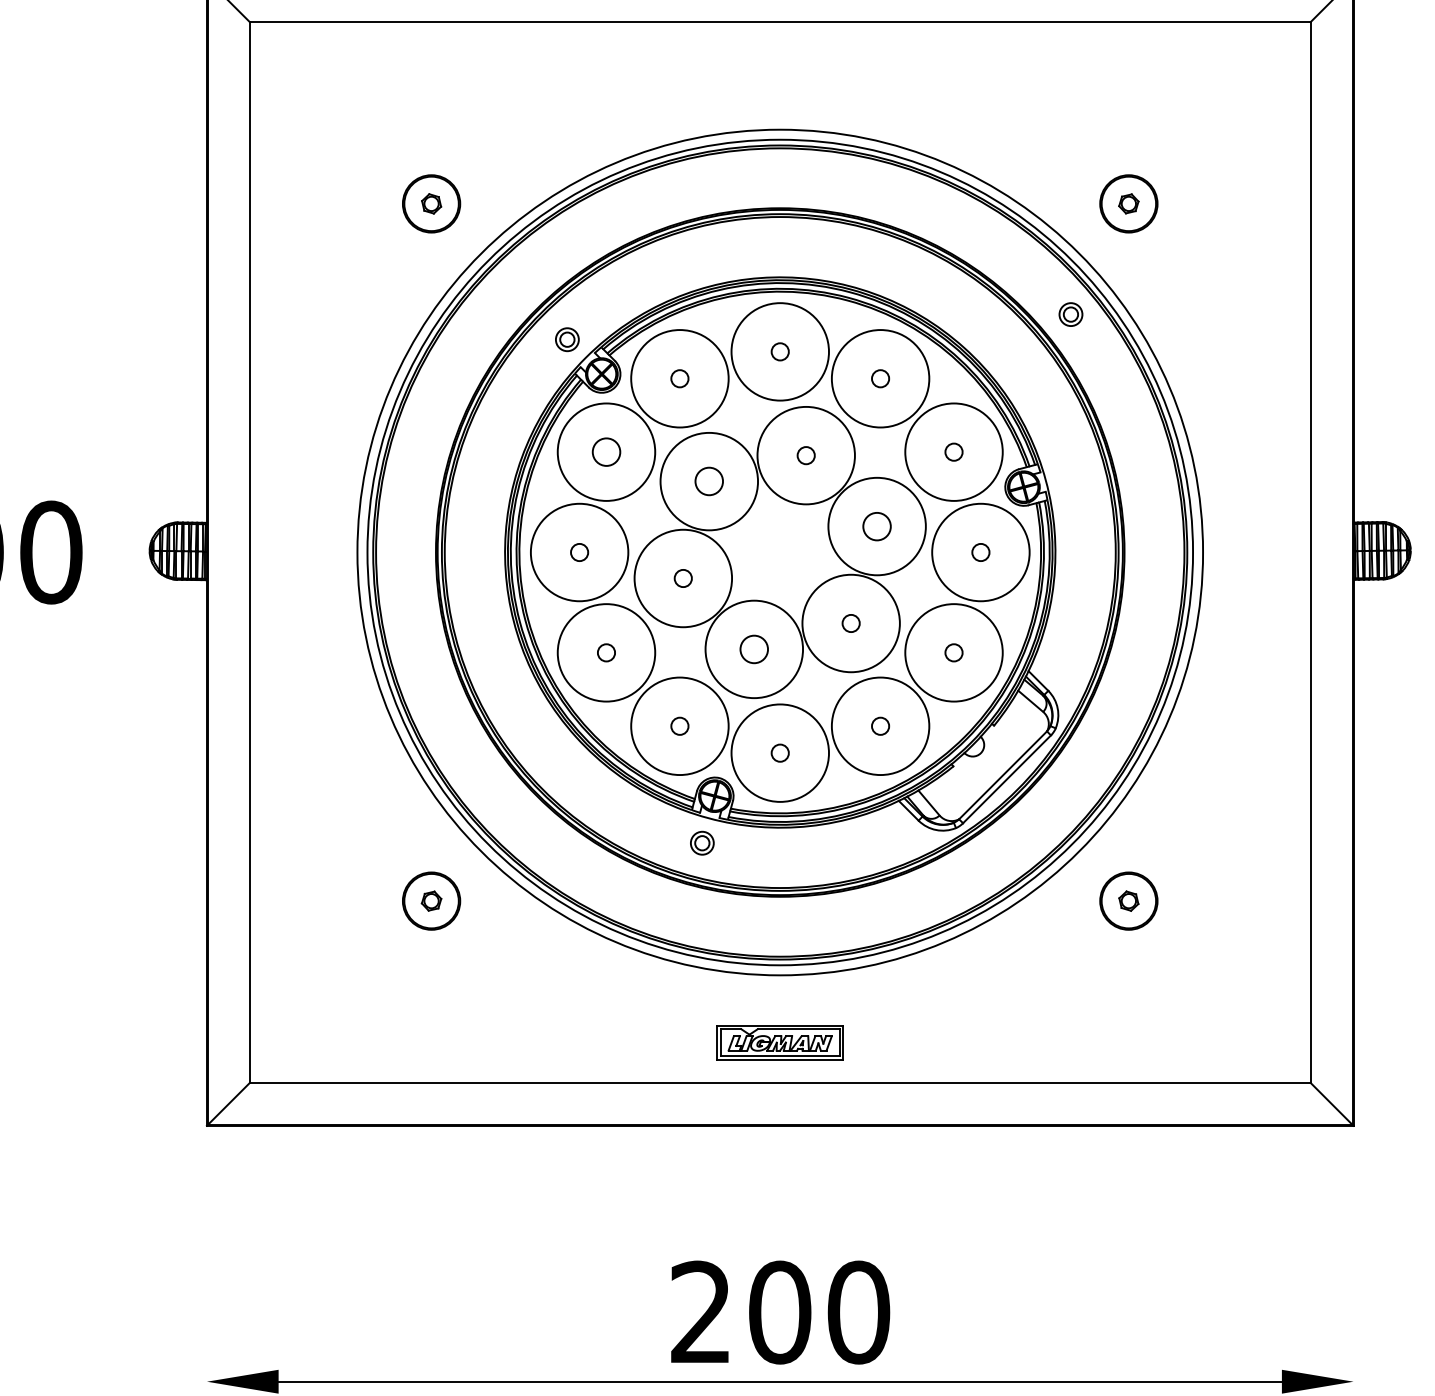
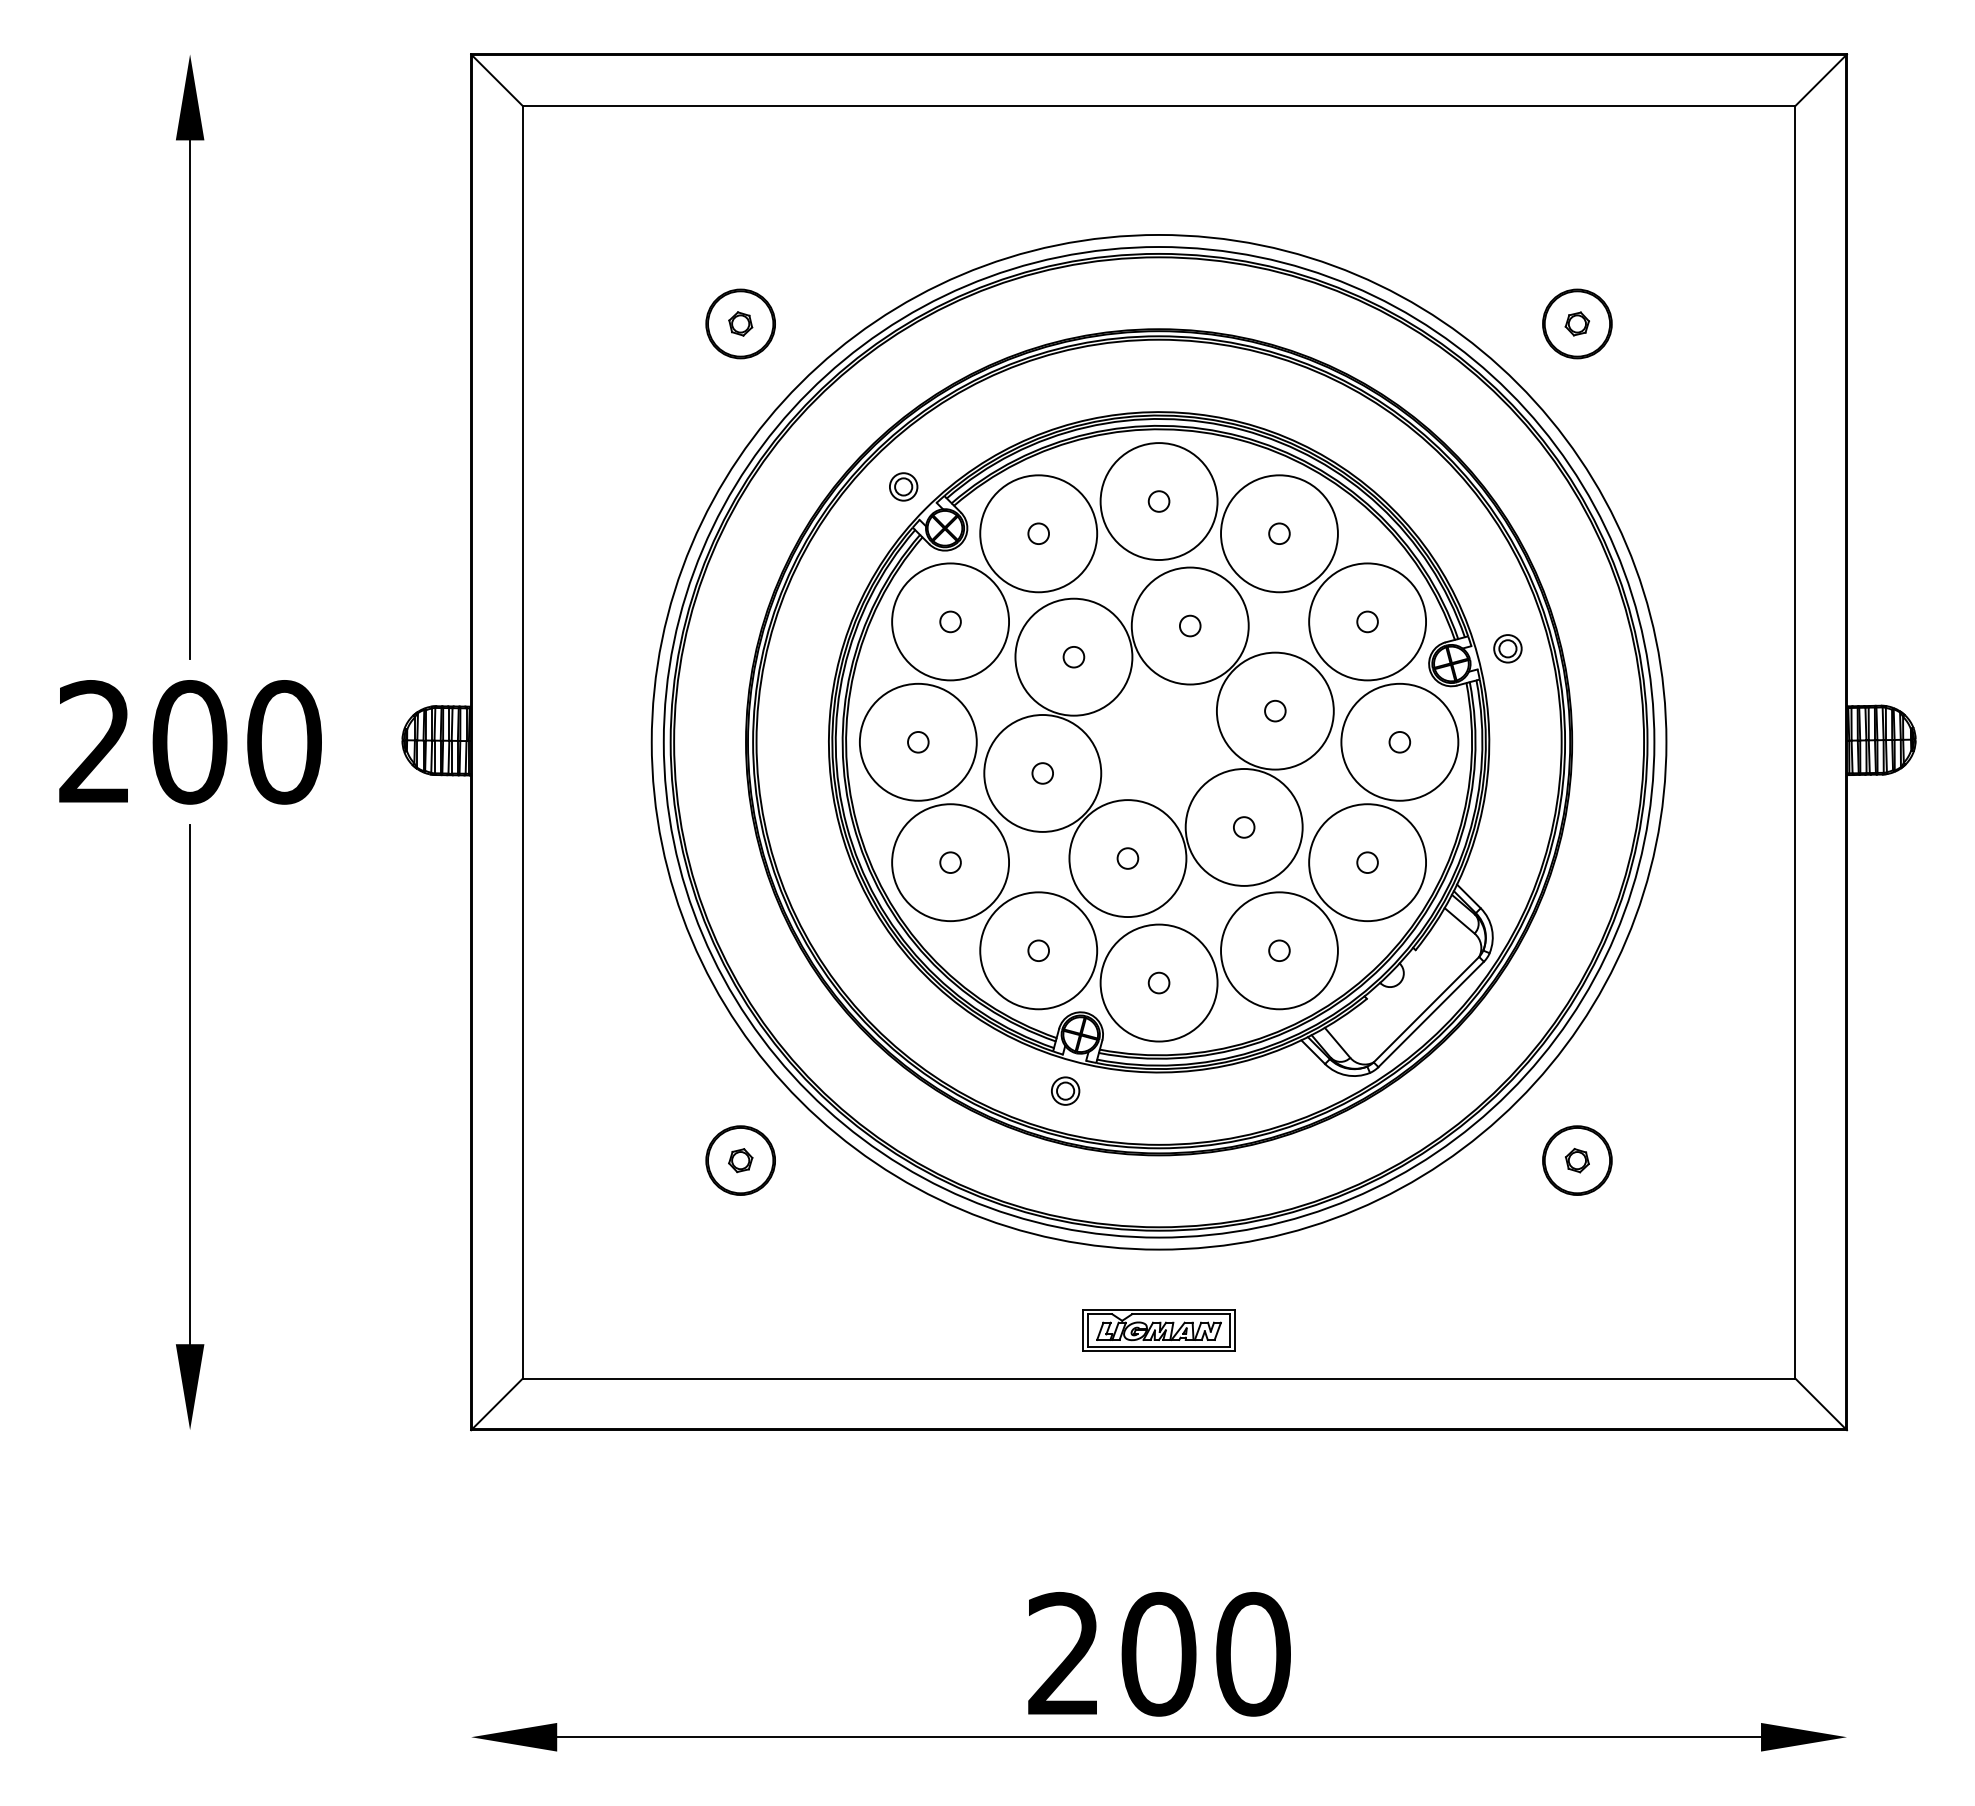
part: (1070, 314) -> (1507, 648), moved
circle: (606, 451) -> (950, 621), size x0.62
circle: (708, 481) -> (1073, 657), size x0.62
circle: (877, 526) -> (1275, 710), size x0.62
circle: (753, 649) -> (1127, 858), size x0.62

